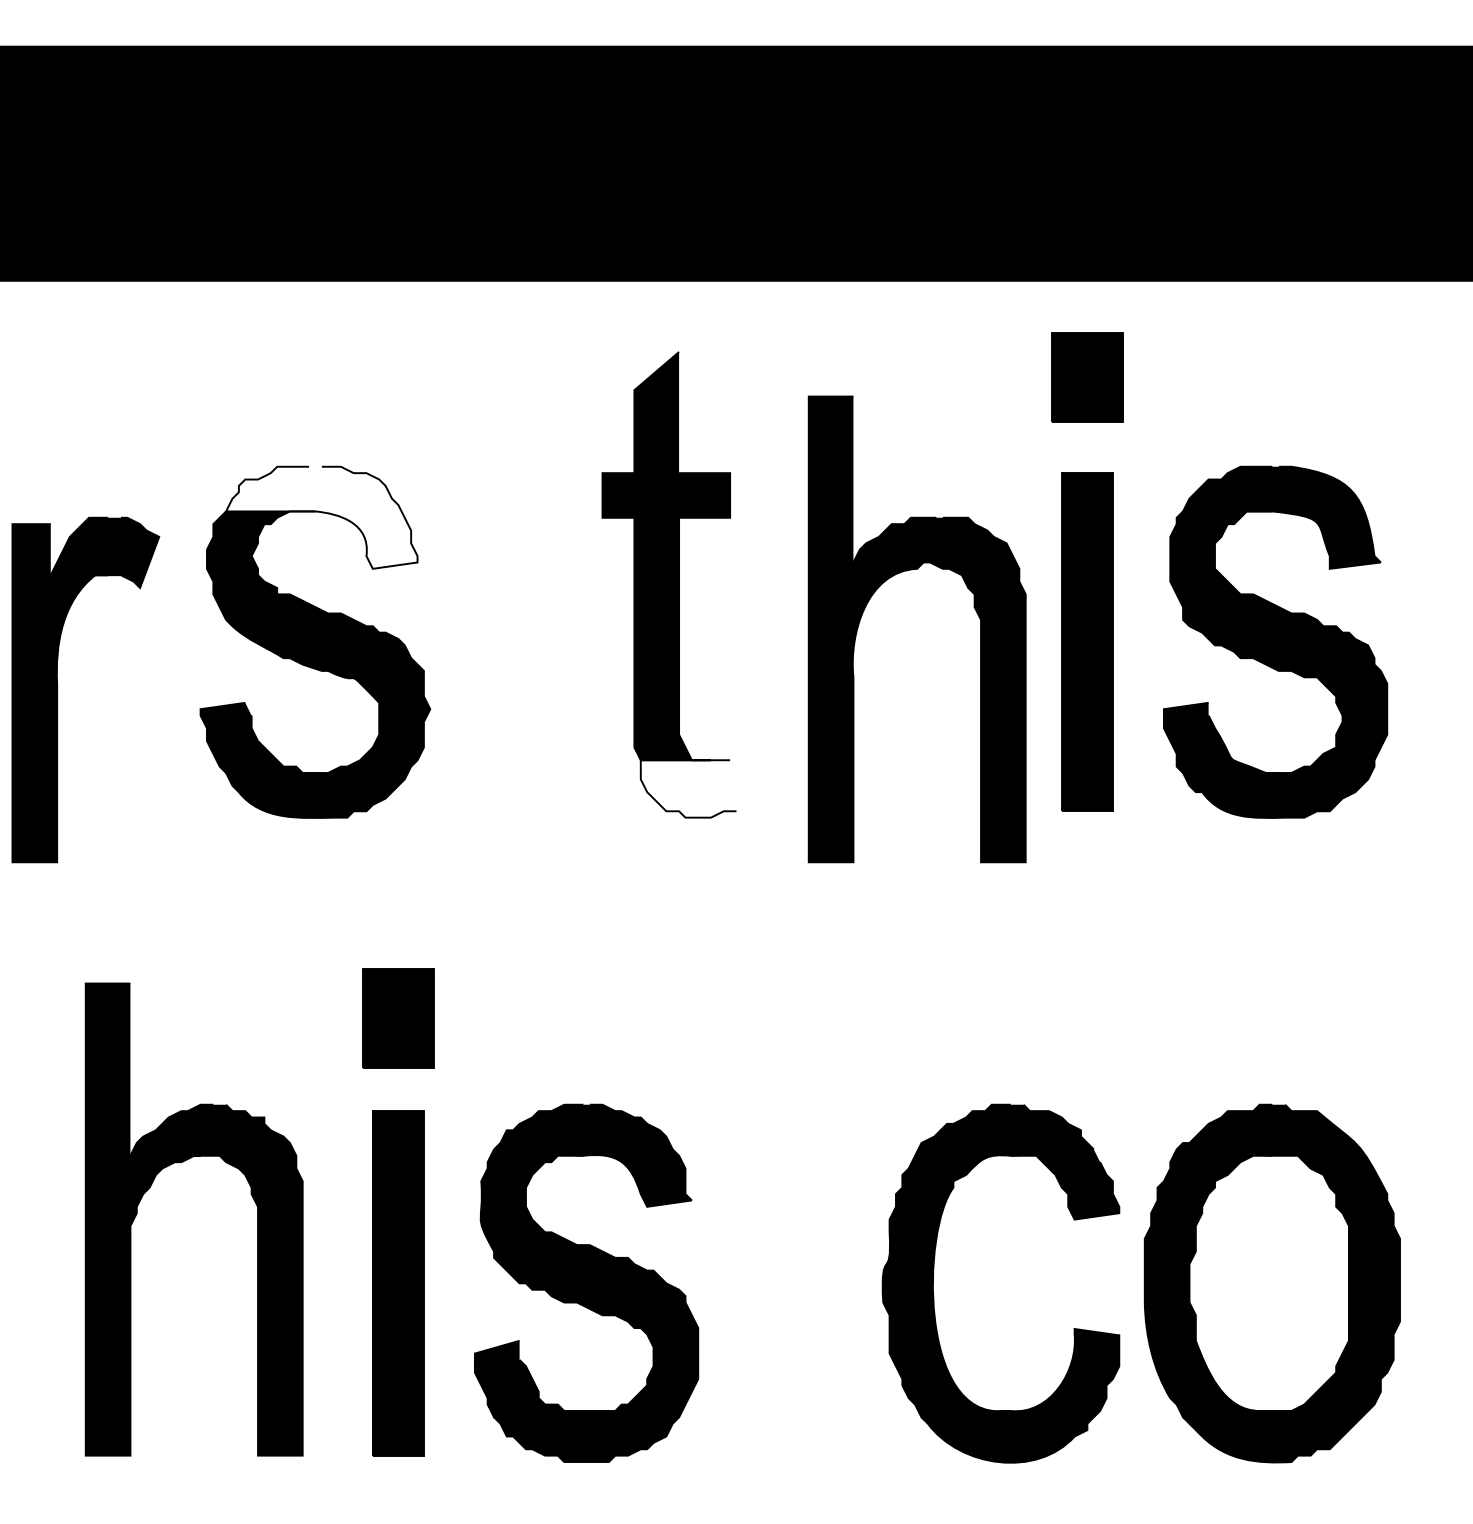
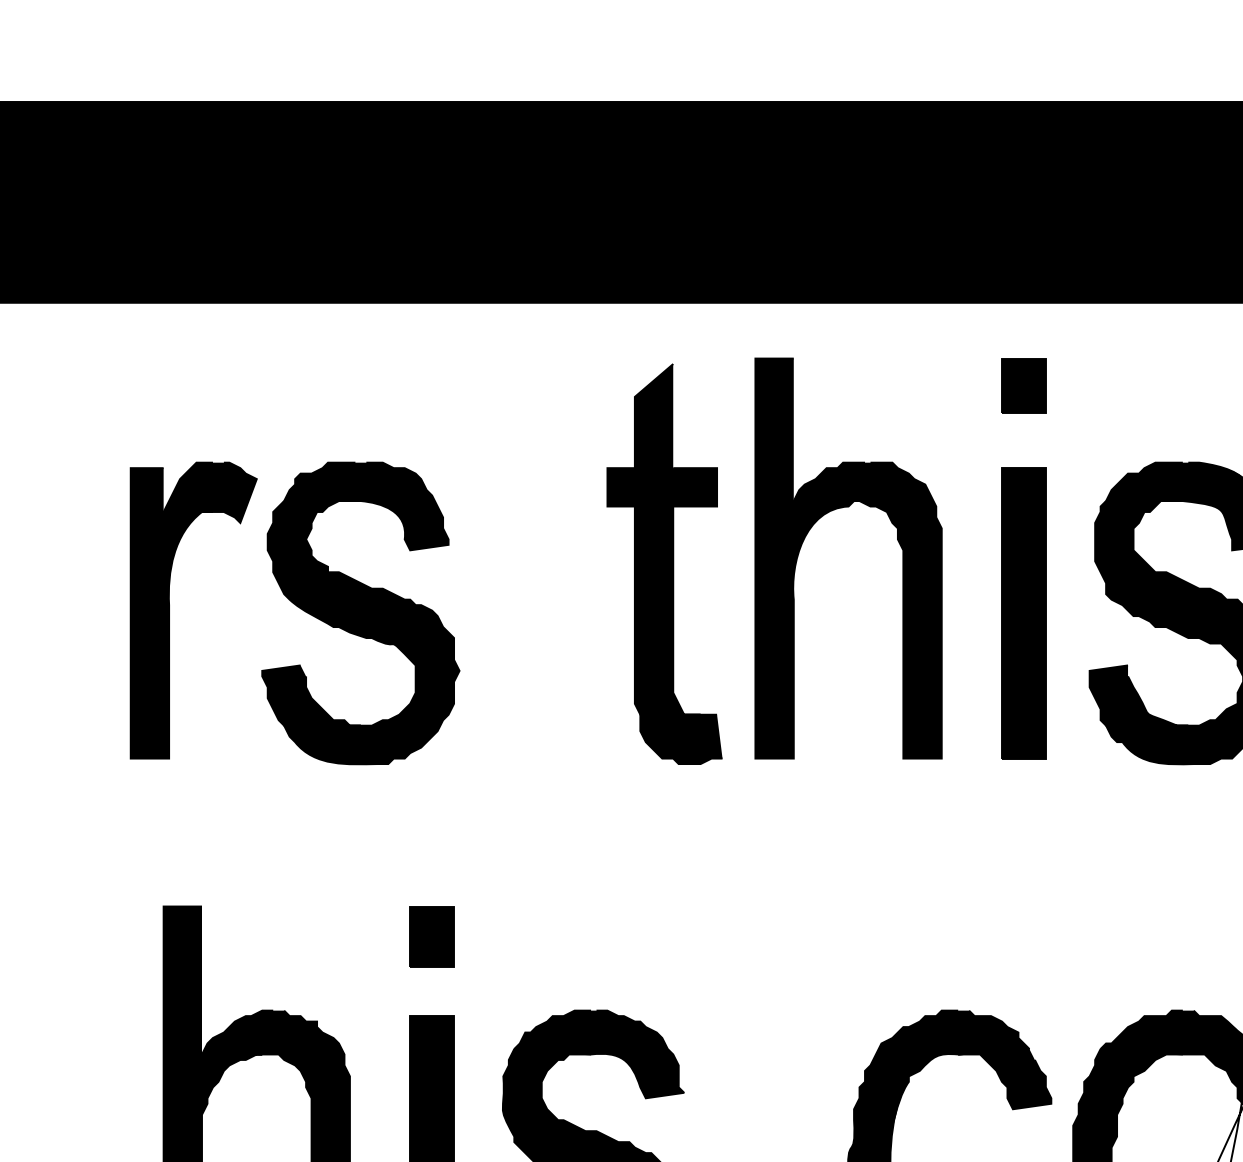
part: (1087, 377) -> (1024, 385), size x0.71
fill: (321, 517) -> (366, 506), added
part: (869, 601) -> (807, 534), moved
part: (57, 689) -> (169, 610), moved
fill: (688, 788) -> (681, 739), added
part: (398, 1018) -> (432, 936), size x0.71

